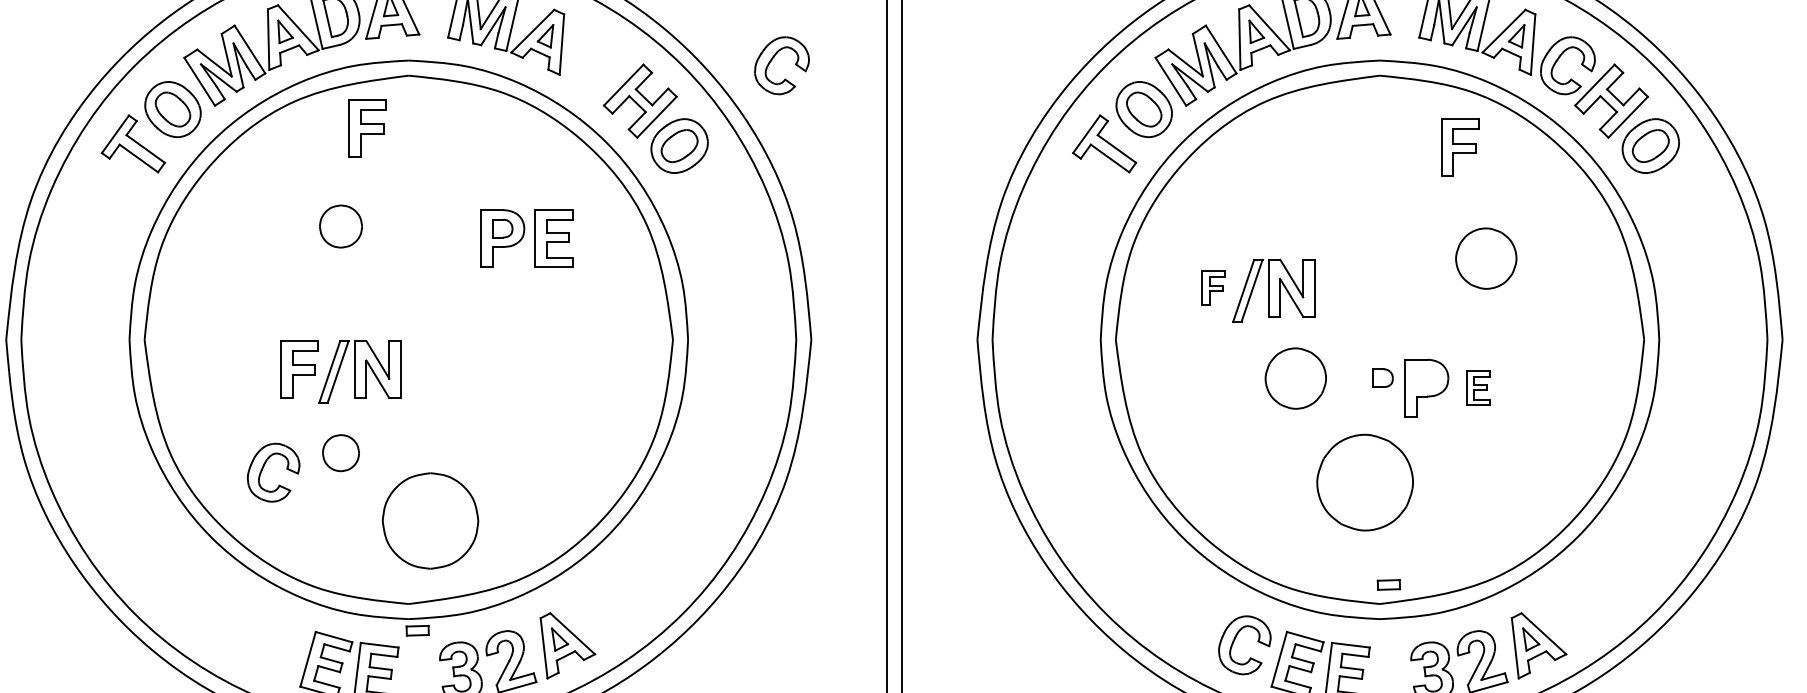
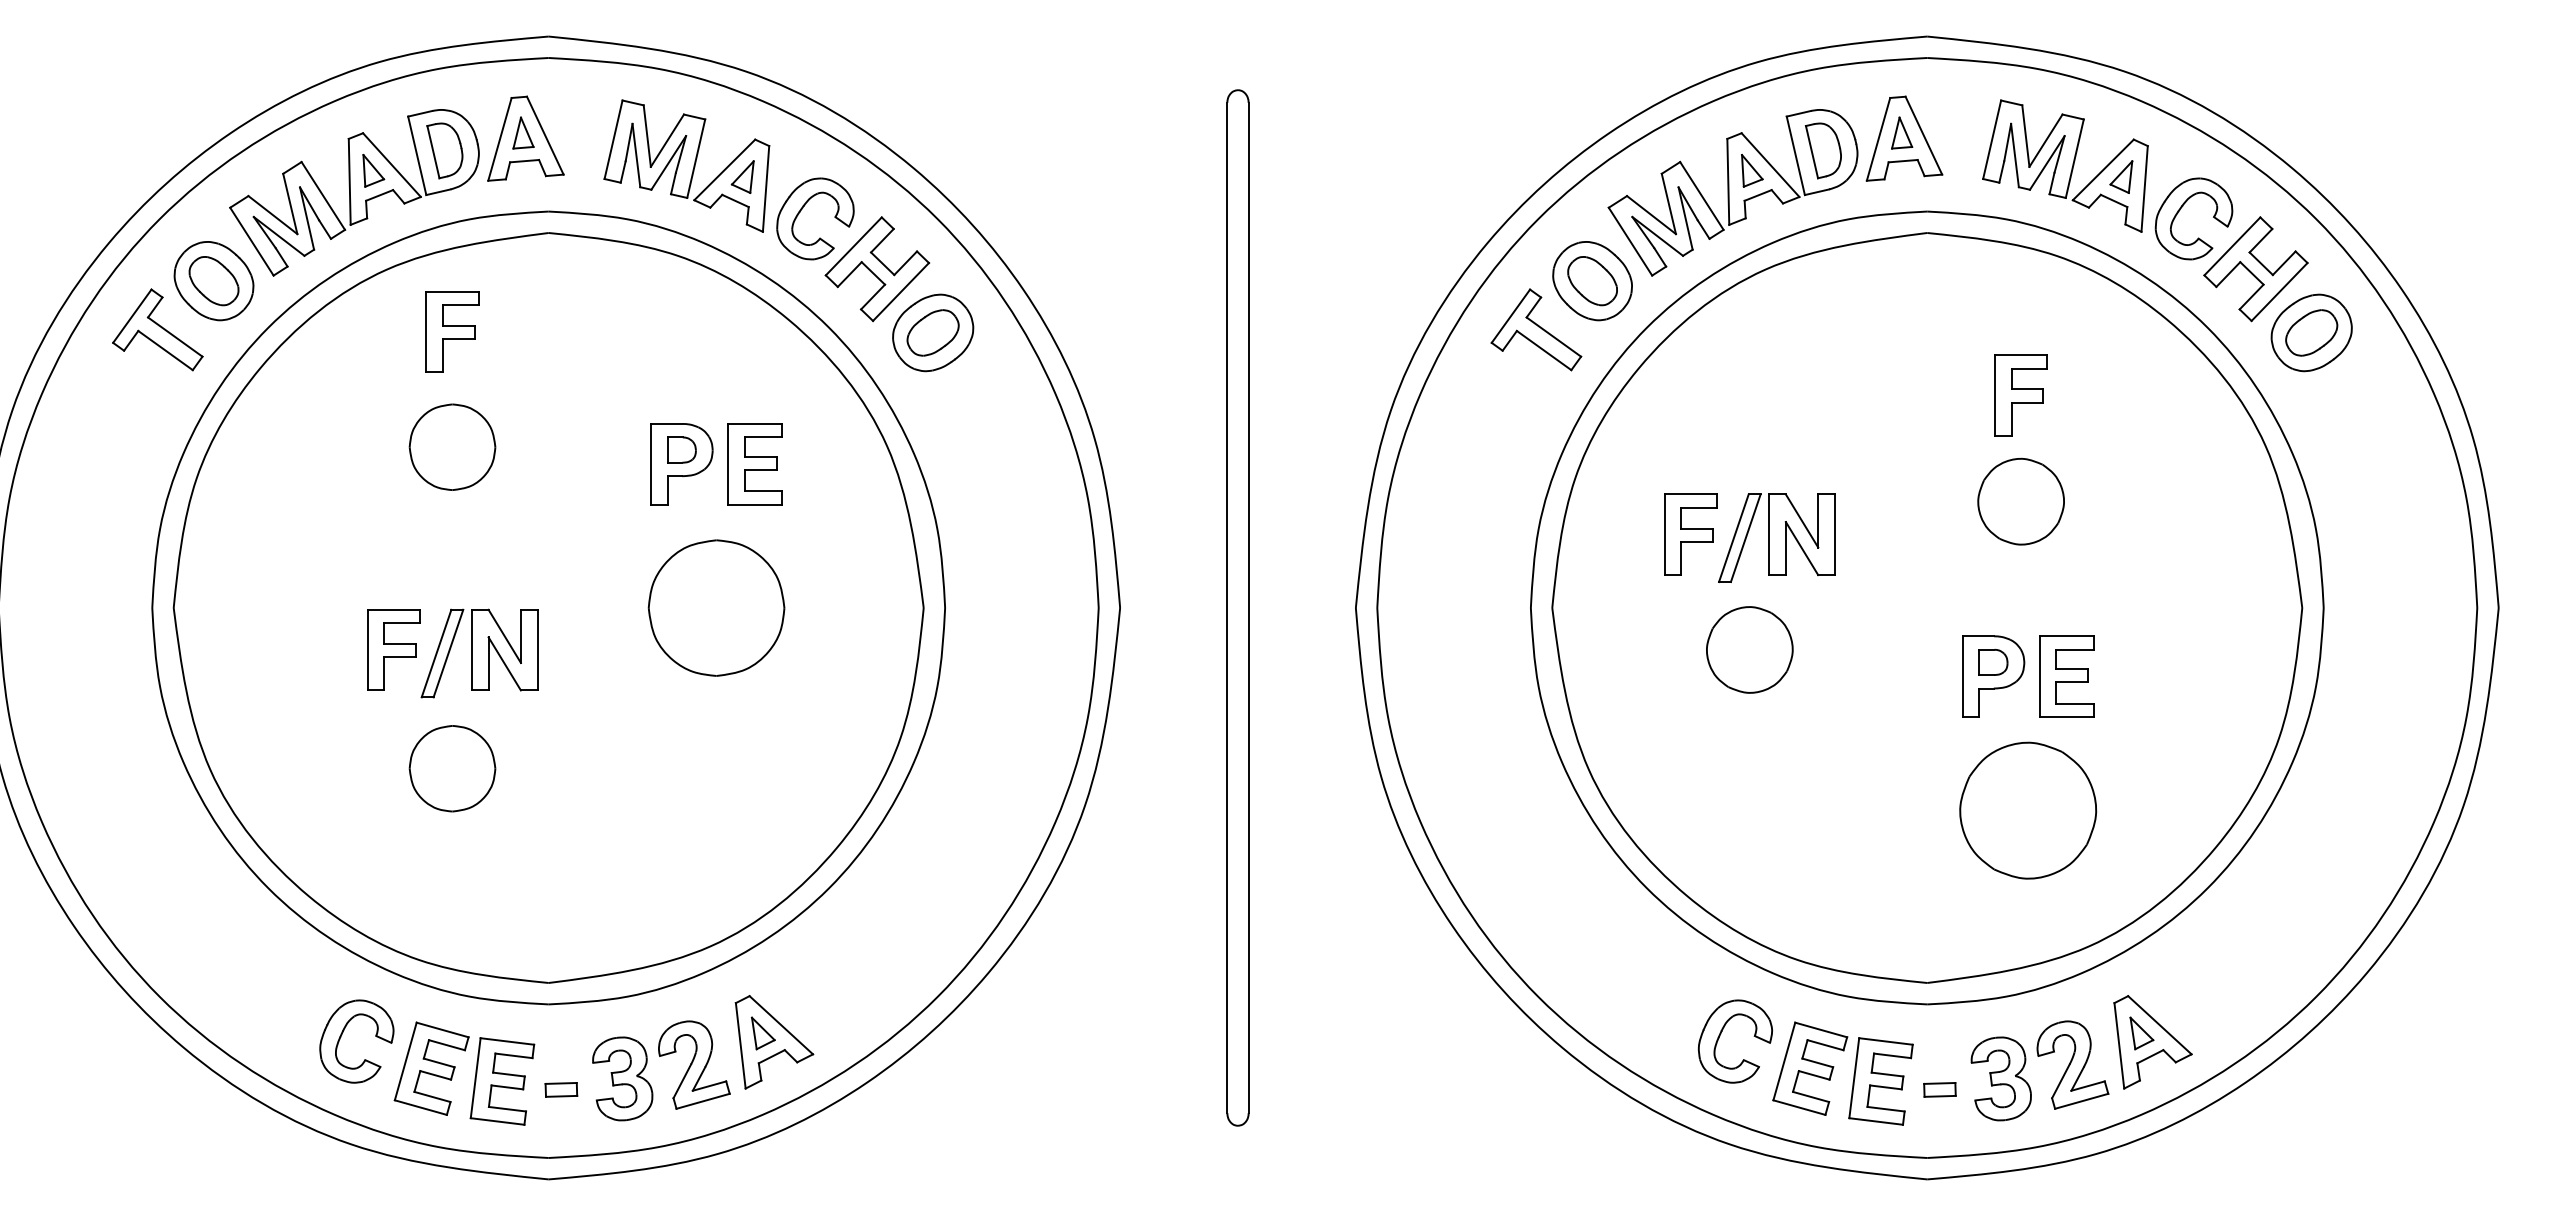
part: (773, 58) -> (803, 208), moved
part: (367, 128) -> (452, 331), moved
part: (1459, 147) -> (2020, 395), moved
part: (341, 226) -> (452, 446), size x1.43
part: (1485, 258) -> (2020, 501), moved
part: (1213, 288) -> (1690, 534), size x1.67
part: (1295, 378) -> (1749, 649), moved
part: (1382, 378) -> (1993, 662), moved
part: (1478, 388) -> (2066, 676), size x1.67
part: (341, 452) -> (452, 768), size x1.67
part: (262, 469) -> (341, 1037), moved
part: (1365, 482) -> (2028, 810), moved
part: (430, 520) -> (716, 607), moved
part: (1388, 584) -> (1939, 1089), moved
part: (417, 630) -> (561, 1089), moved

